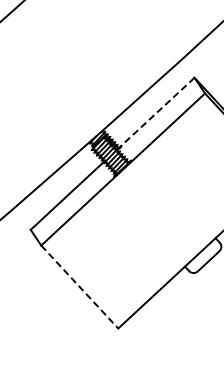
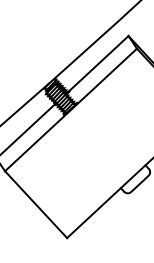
line: (156, 112) -> (97, 64), dashed -> solid
line: (79, 287) -> (35, 205), dashed -> solid

